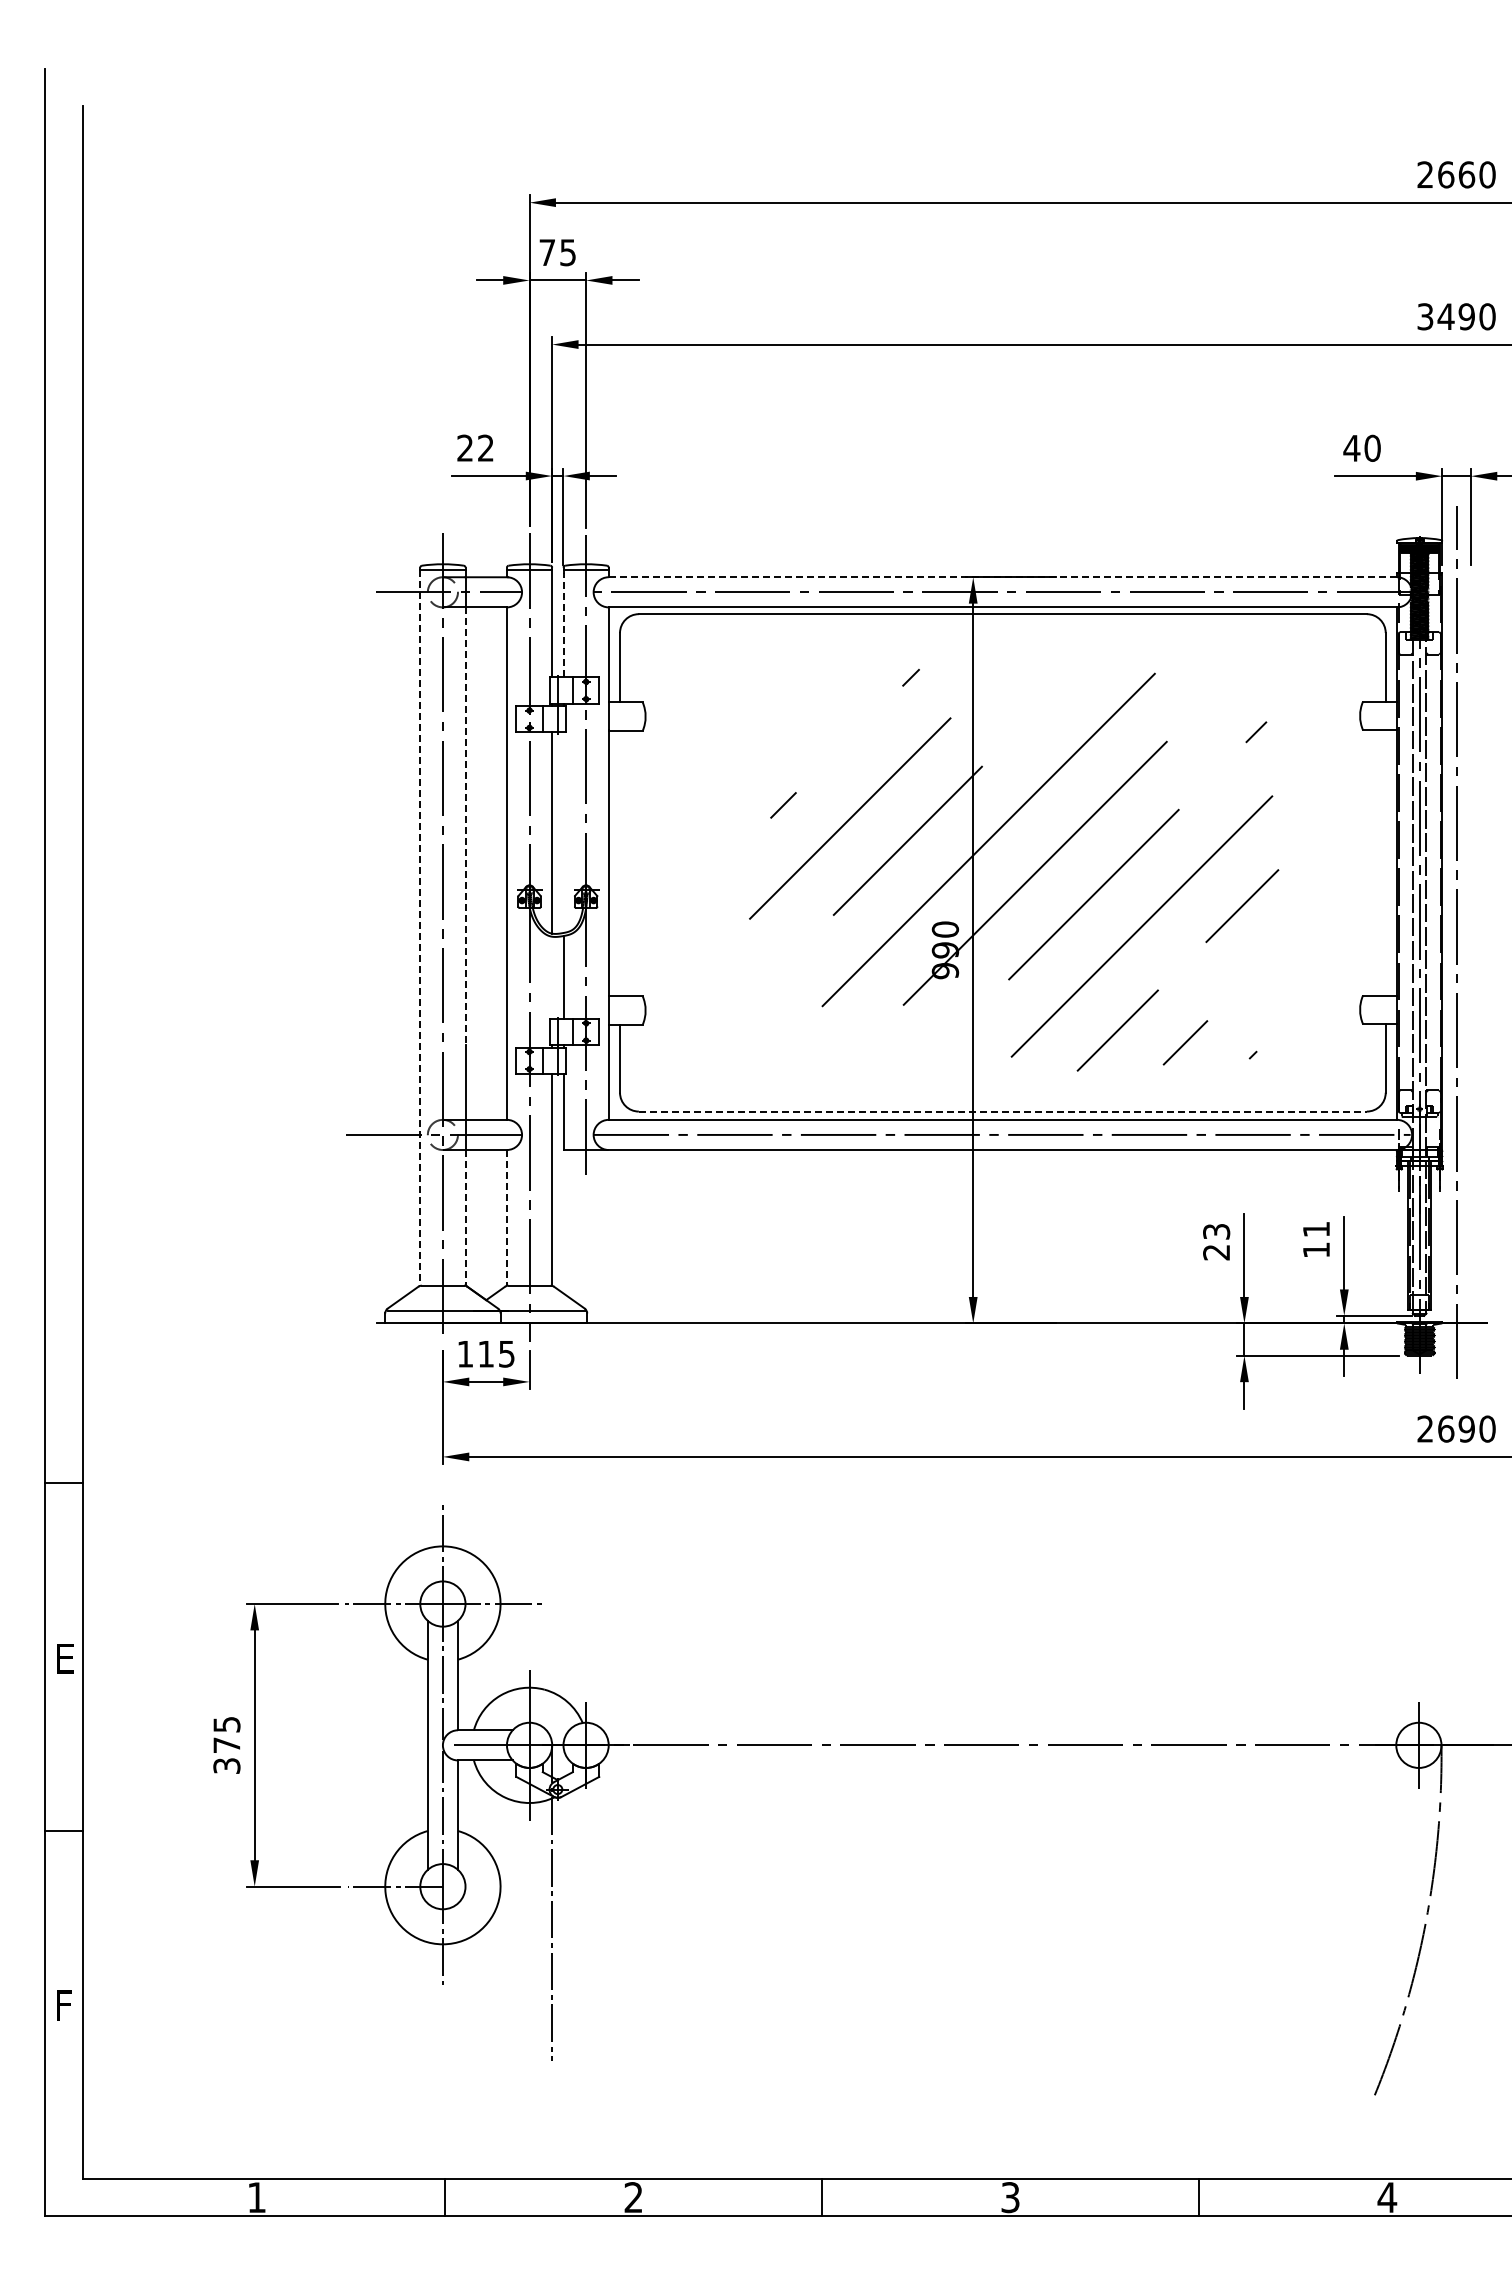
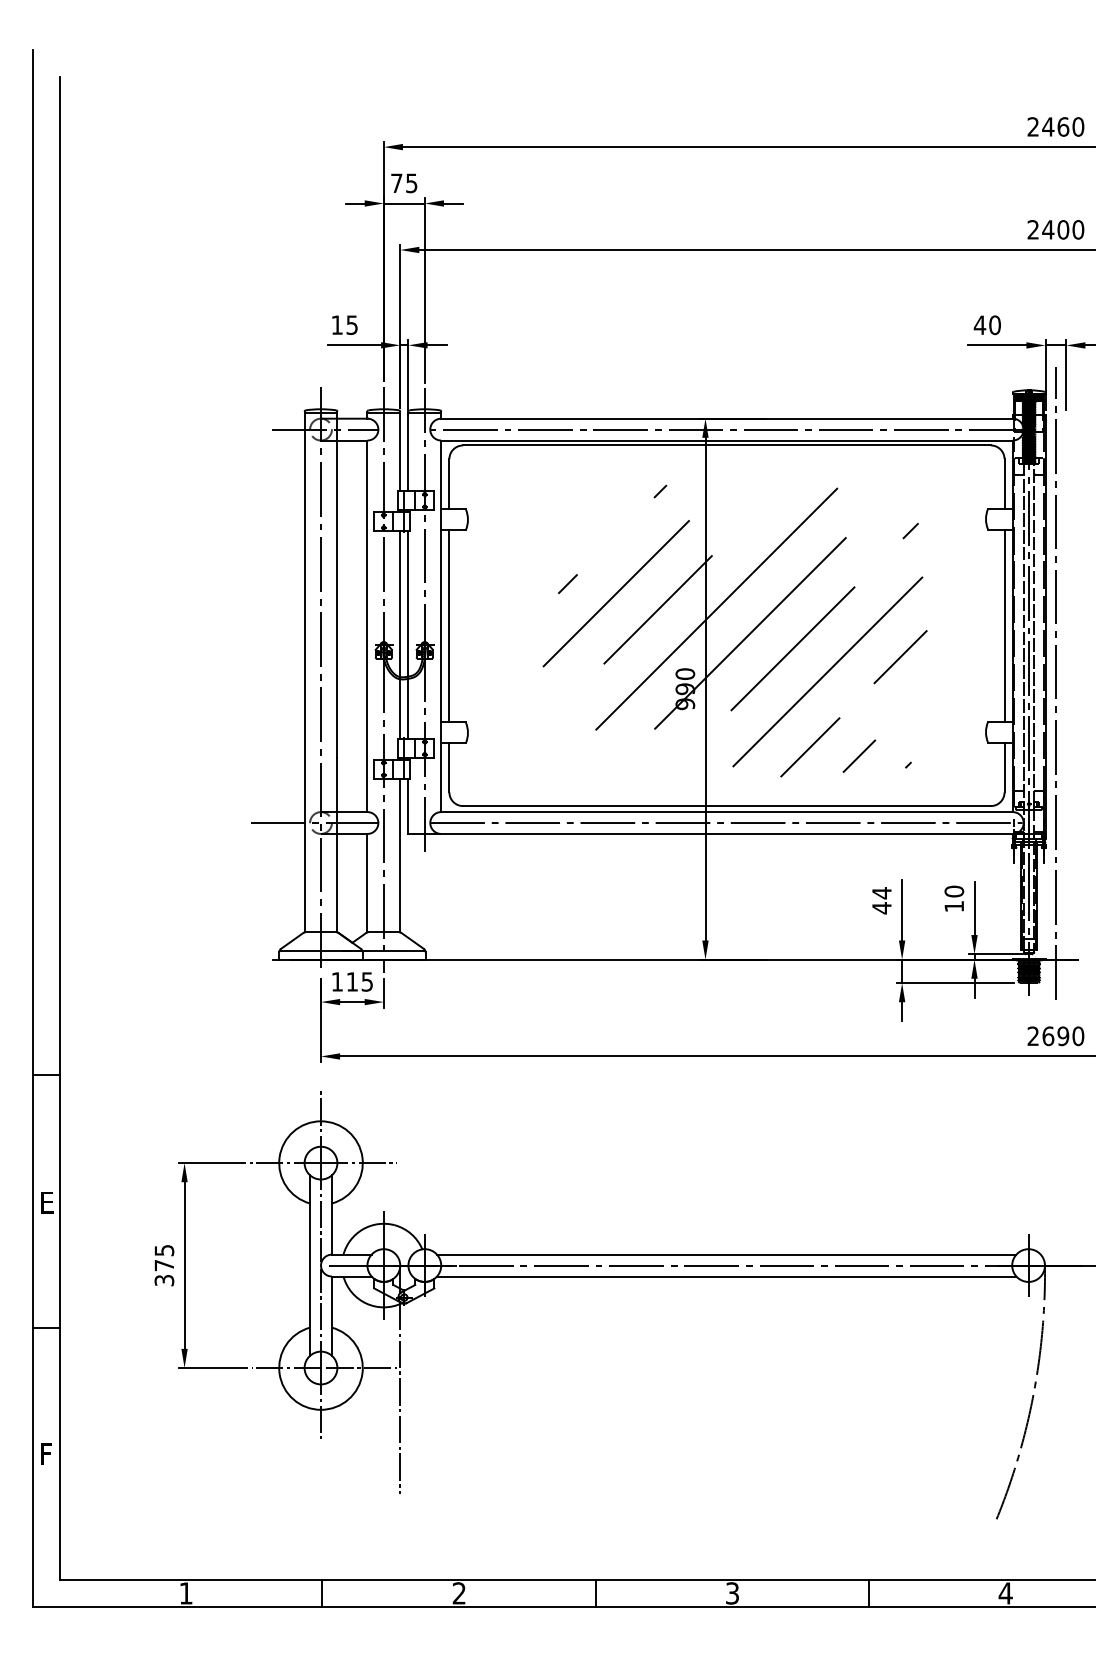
text: (1445, 174) -> (1047, 126), 2660 -> 2460
text: (1446, 316) -> (1048, 229), 3490 -> 2400
text: (475, 447) -> (344, 324), 22 -> 15
line: (1003, 577) -> (727, 418), dashed -> solid
line: (563, 624) -> (408, 452), dashed -> solid
line: (465, 826) -> (337, 599), dashed -> solid
line: (563, 832) -> (408, 603), added
line: (1385, 862) -> (1004, 625), added
line: (620, 863) -> (449, 626), added
line: (420, 927) -> (304, 672), dashed -> solid
line: (552, 977) -> (400, 708), added
line: (1003, 1111) -> (727, 806), dashed -> solid
line: (465, 1217) -> (337, 882), dashed -> solid
line: (506, 1217) -> (367, 882), dashed -> solid
text: (1316, 1229) -> (954, 891), 11 -> 10
text: (1216, 1242) -> (881, 901), 23 -> 44
line: (1002, 1730) -> (726, 1254), added
line: (1002, 1760) -> (726, 1276), added
line: (498, 1886) -> (361, 1367), added

